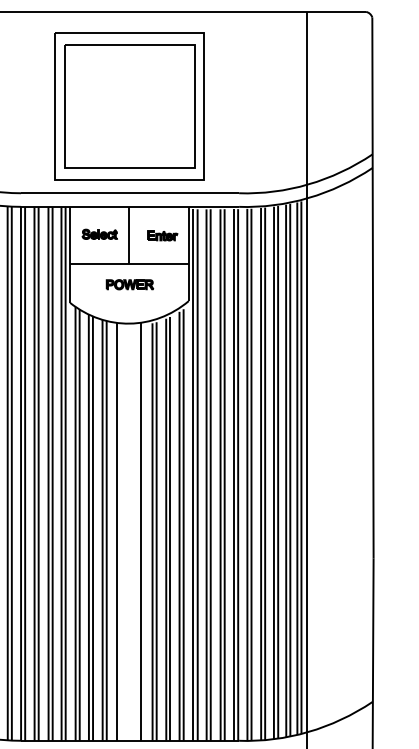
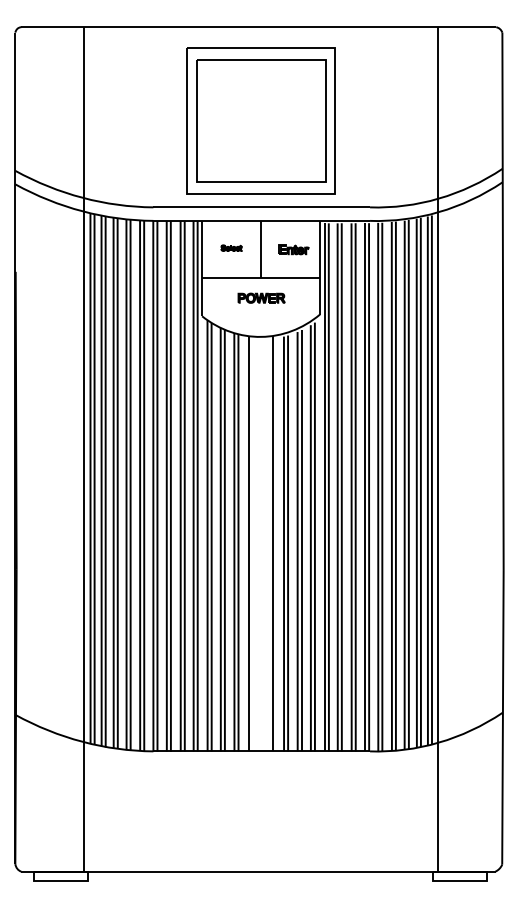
part: (99, 233) -> (231, 247), size x0.6

